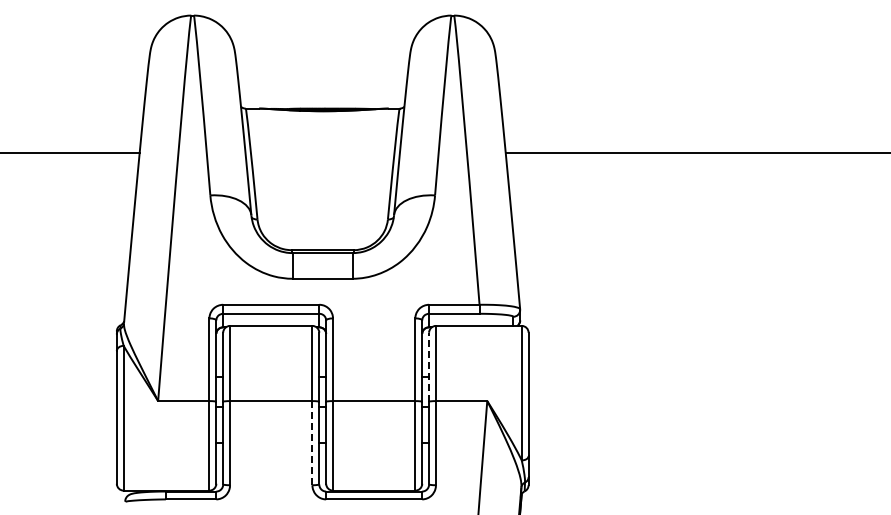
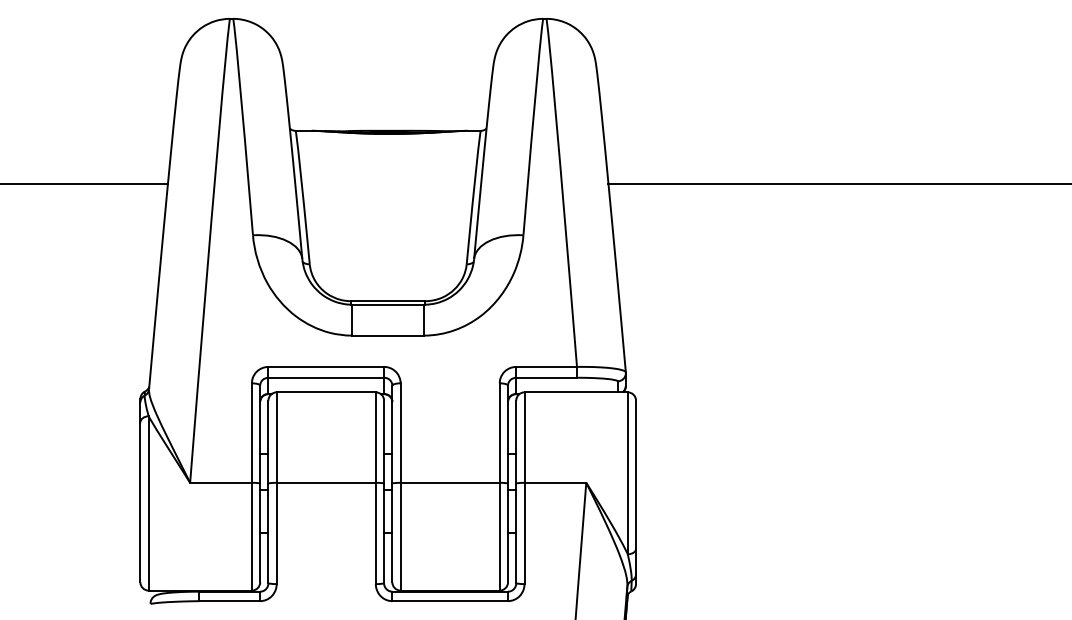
line: (429, 366) -> (516, 441), dashed -> solid
line: (312, 442) -> (375, 532), dashed -> solid

